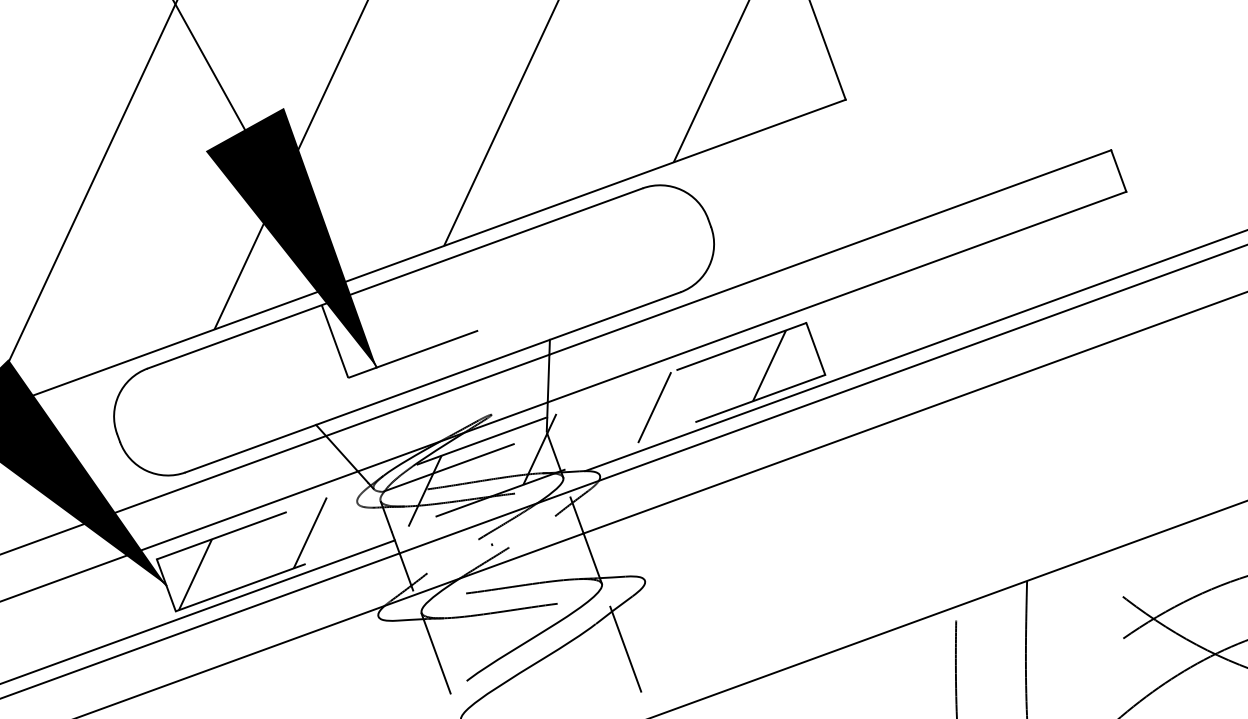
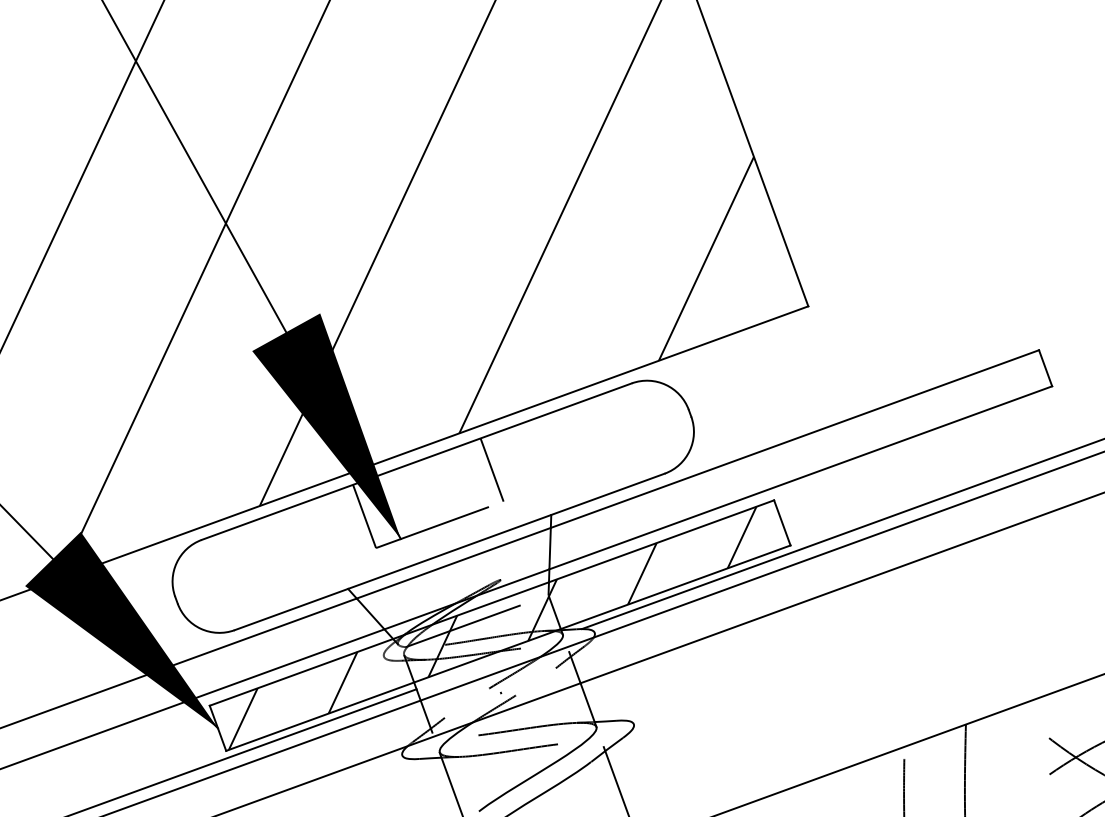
line: (481, 287) -> (491, 469), added
line: (482, 440) -> (492, 602), dashed -> solid
line: (499, 493) -> (507, 648), dashed -> solid

